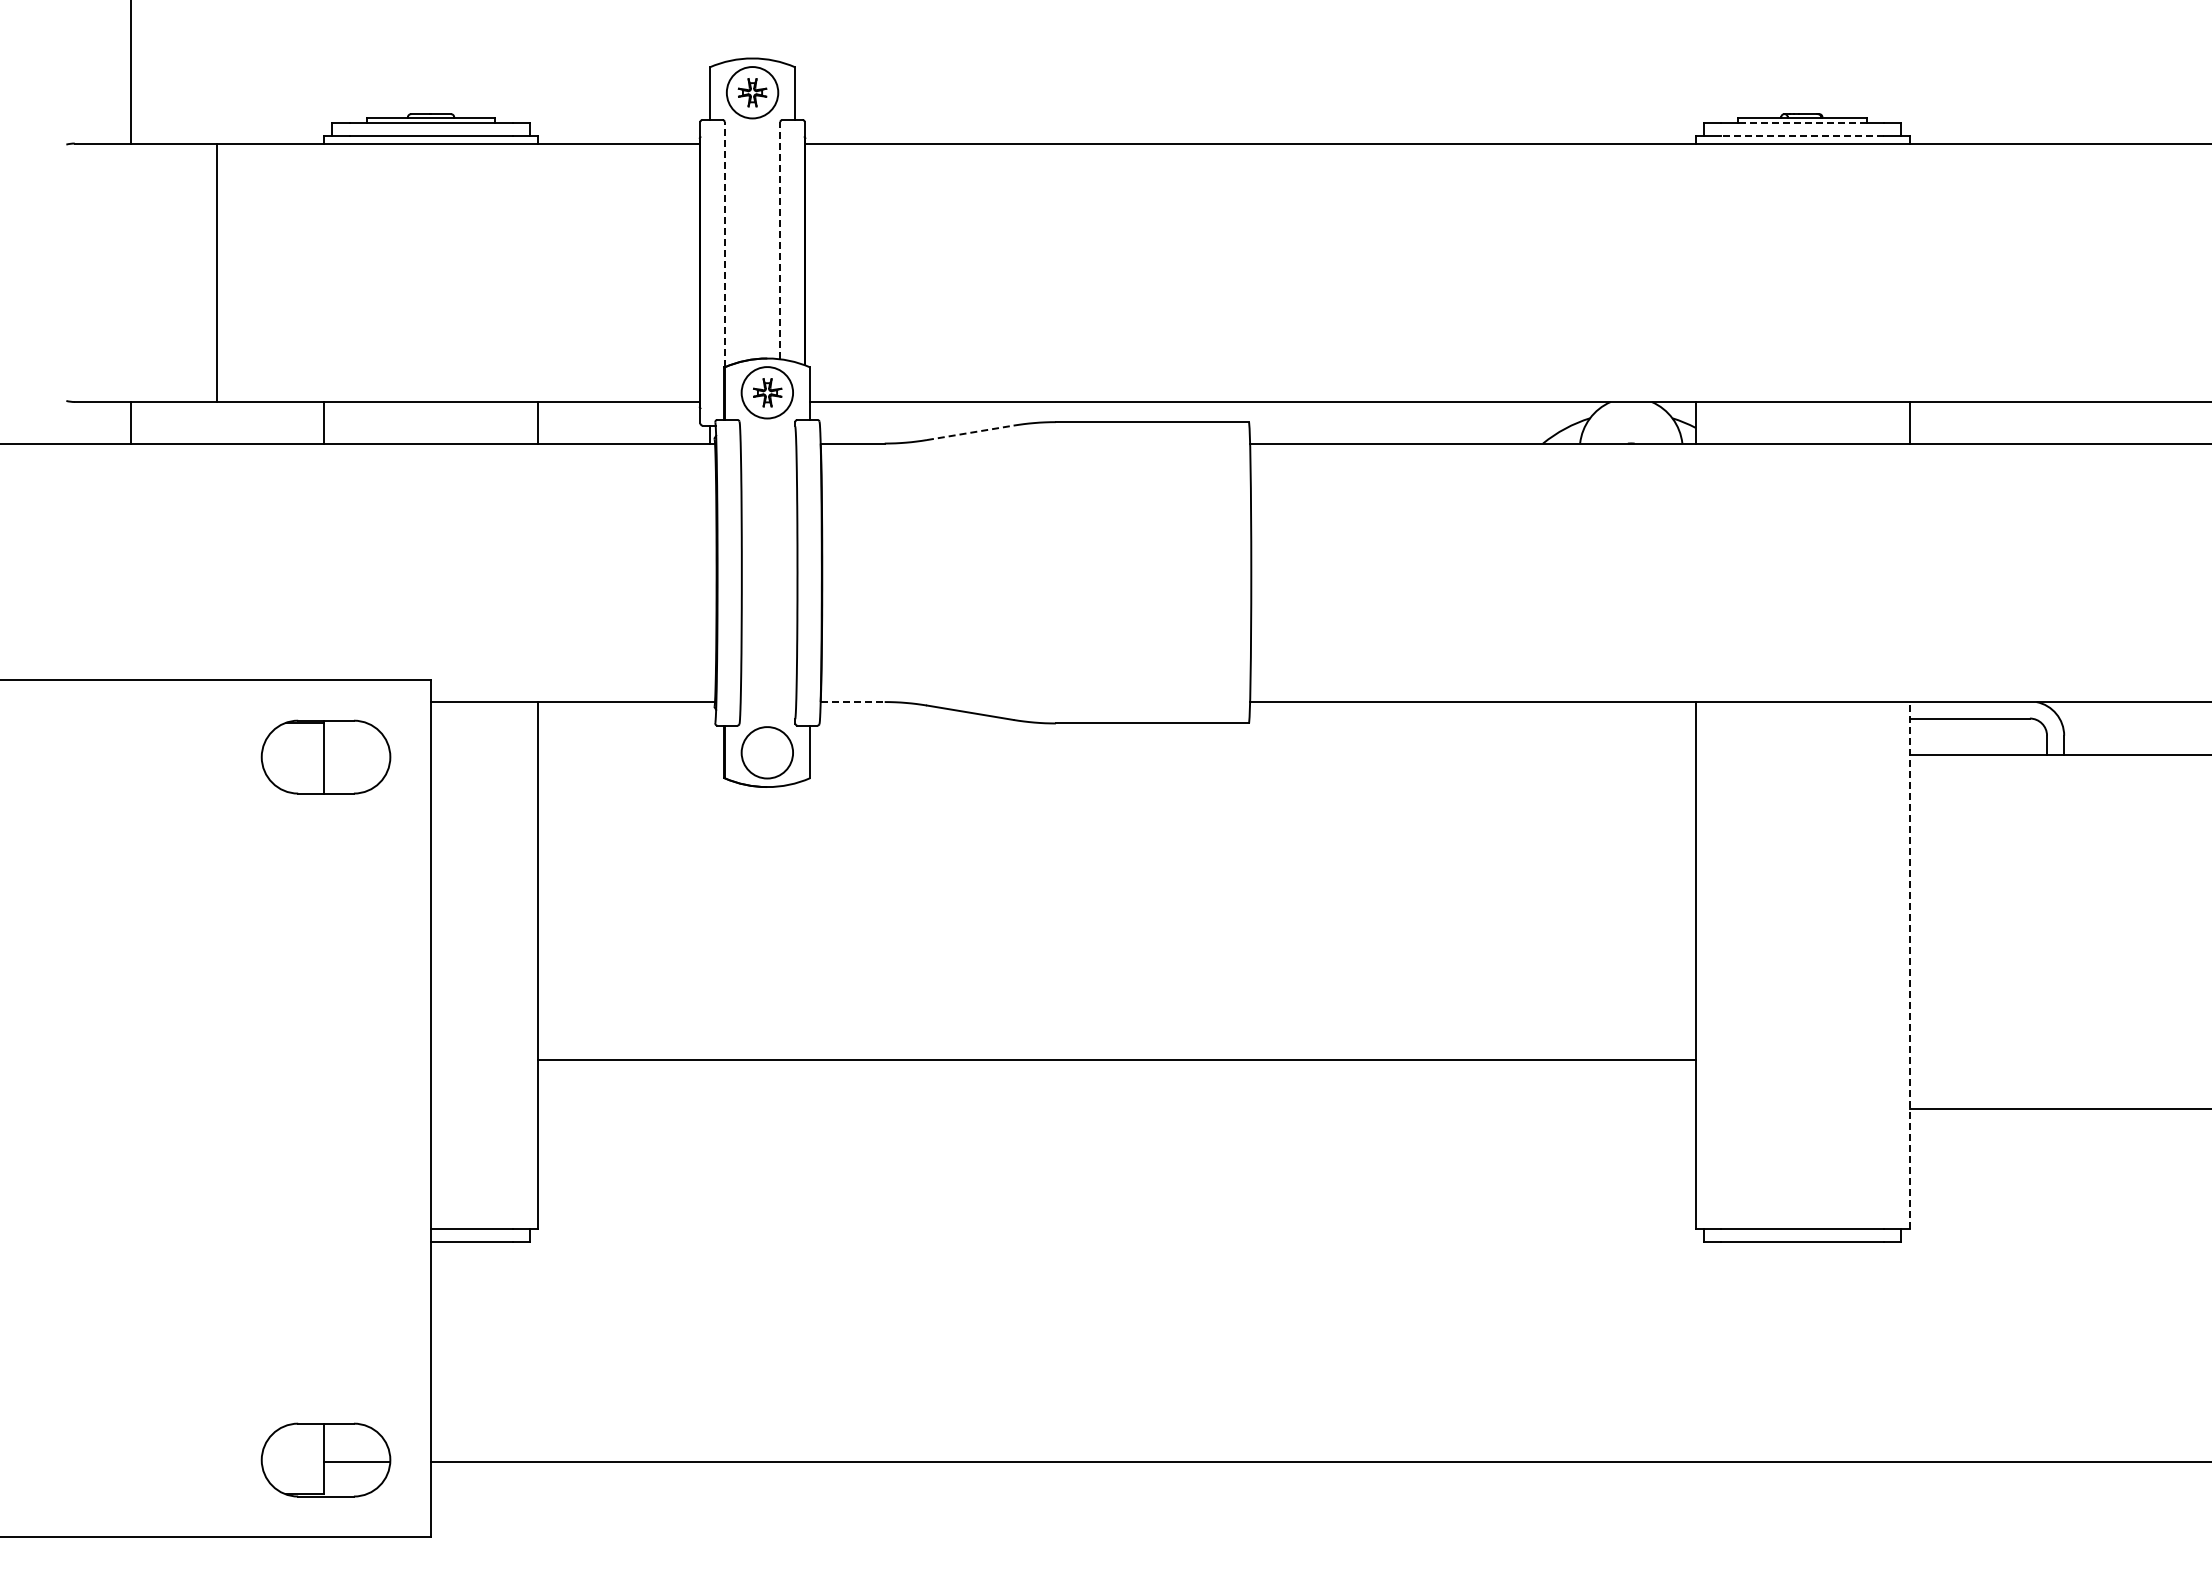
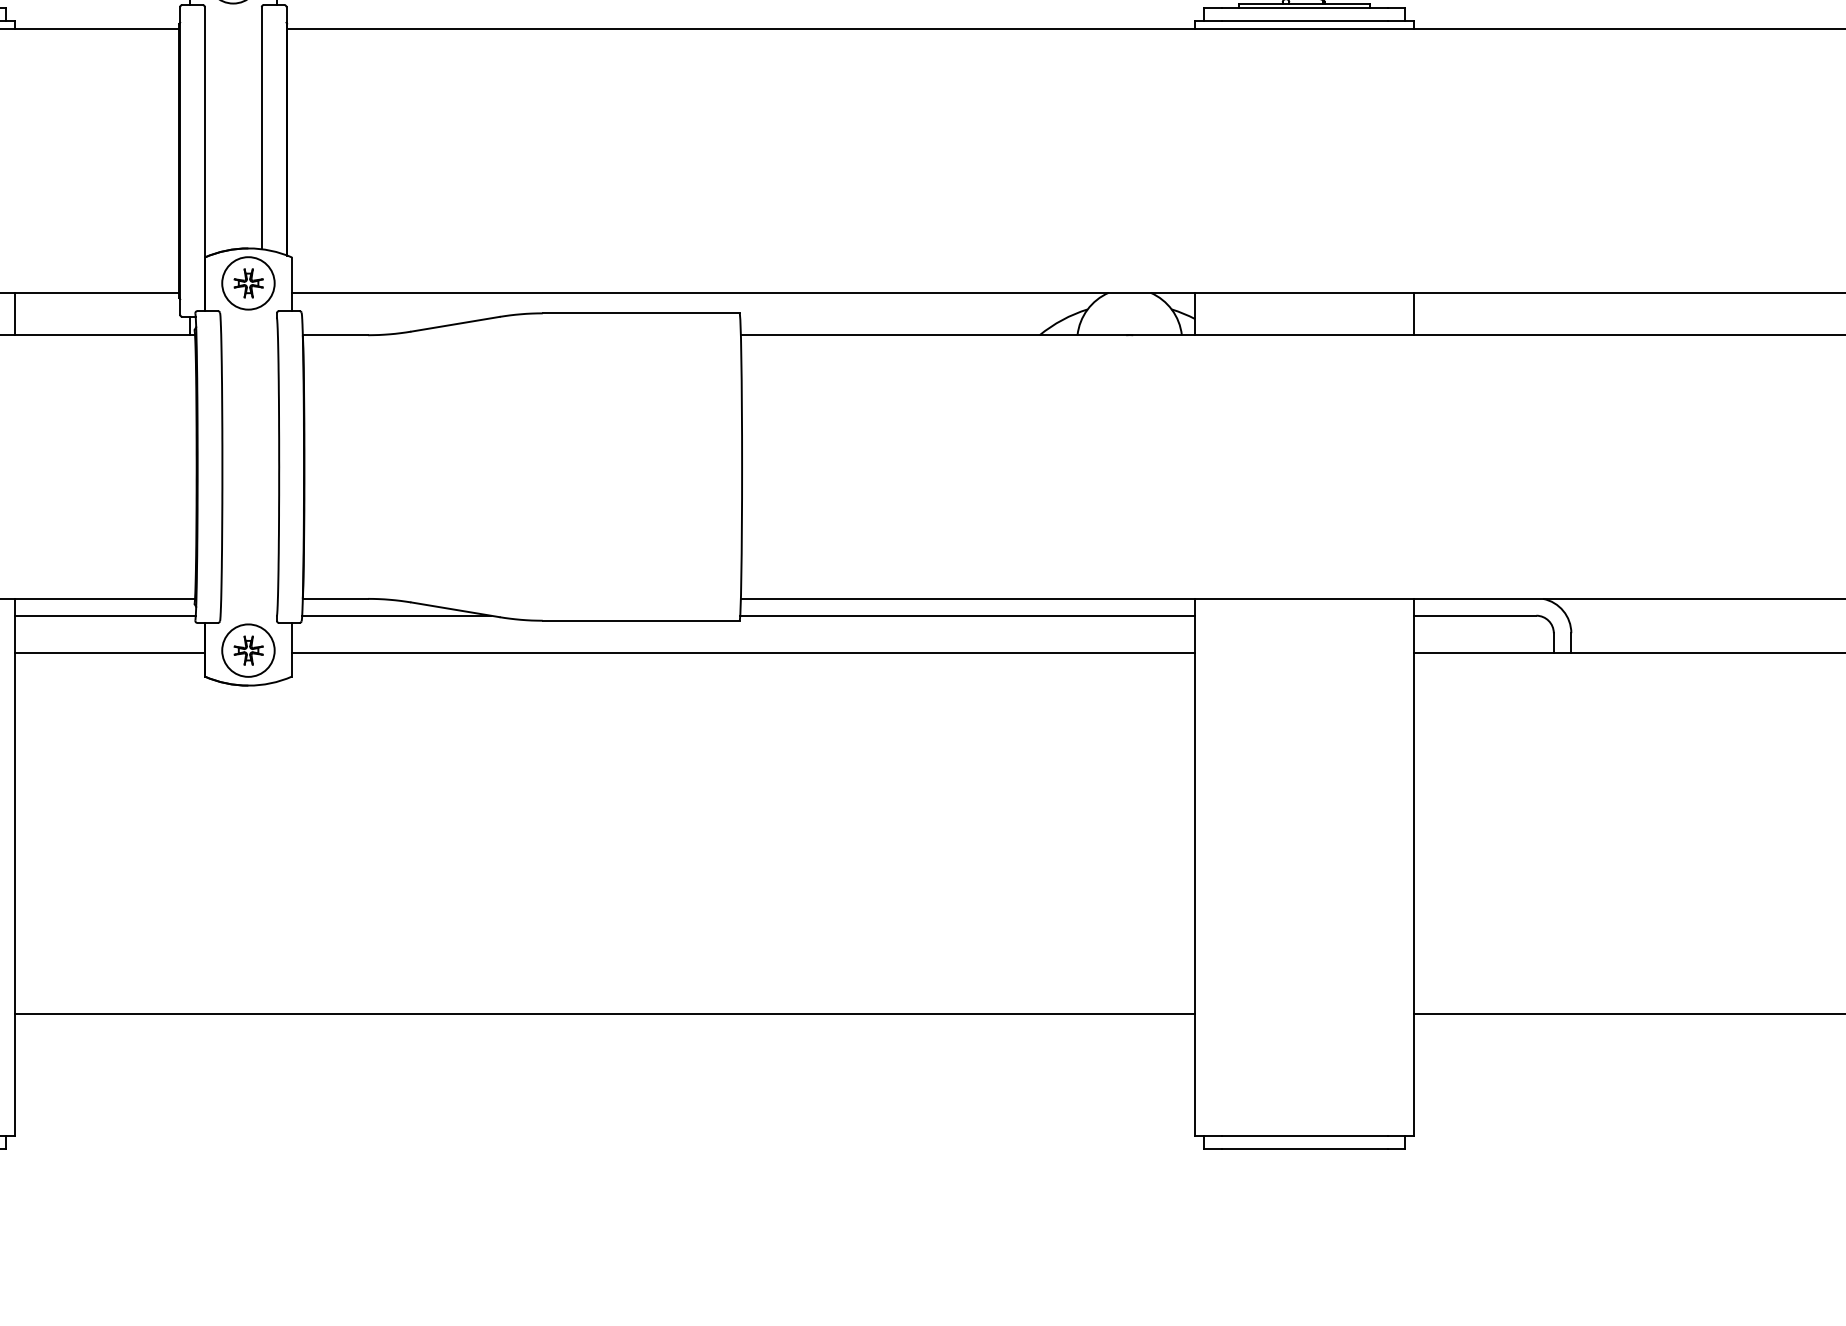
line: (1802, 122) -> (1304, 7), dashed -> solid
line: (1802, 135) -> (1304, 20), dashed -> solid
line: (780, 240) -> (261, 128), dashed -> solid
line: (724, 244) -> (204, 132), dashed -> solid
line: (970, 432) -> (455, 323), dashed -> solid
line: (853, 702) -> (336, 599), dashed -> solid
line: (626, 718) -> (104, 615), added
line: (912, 718) -> (396, 615), added
line: (1472, 718) -> (967, 615), added
part: (767, 752) -> (248, 650), added
line: (631, 754) -> (109, 652), added
line: (1252, 754) -> (743, 652), added
line: (1909, 964) -> (1413, 866), dashed -> solid
line: (1116, 1059) -> (604, 1013), moved

